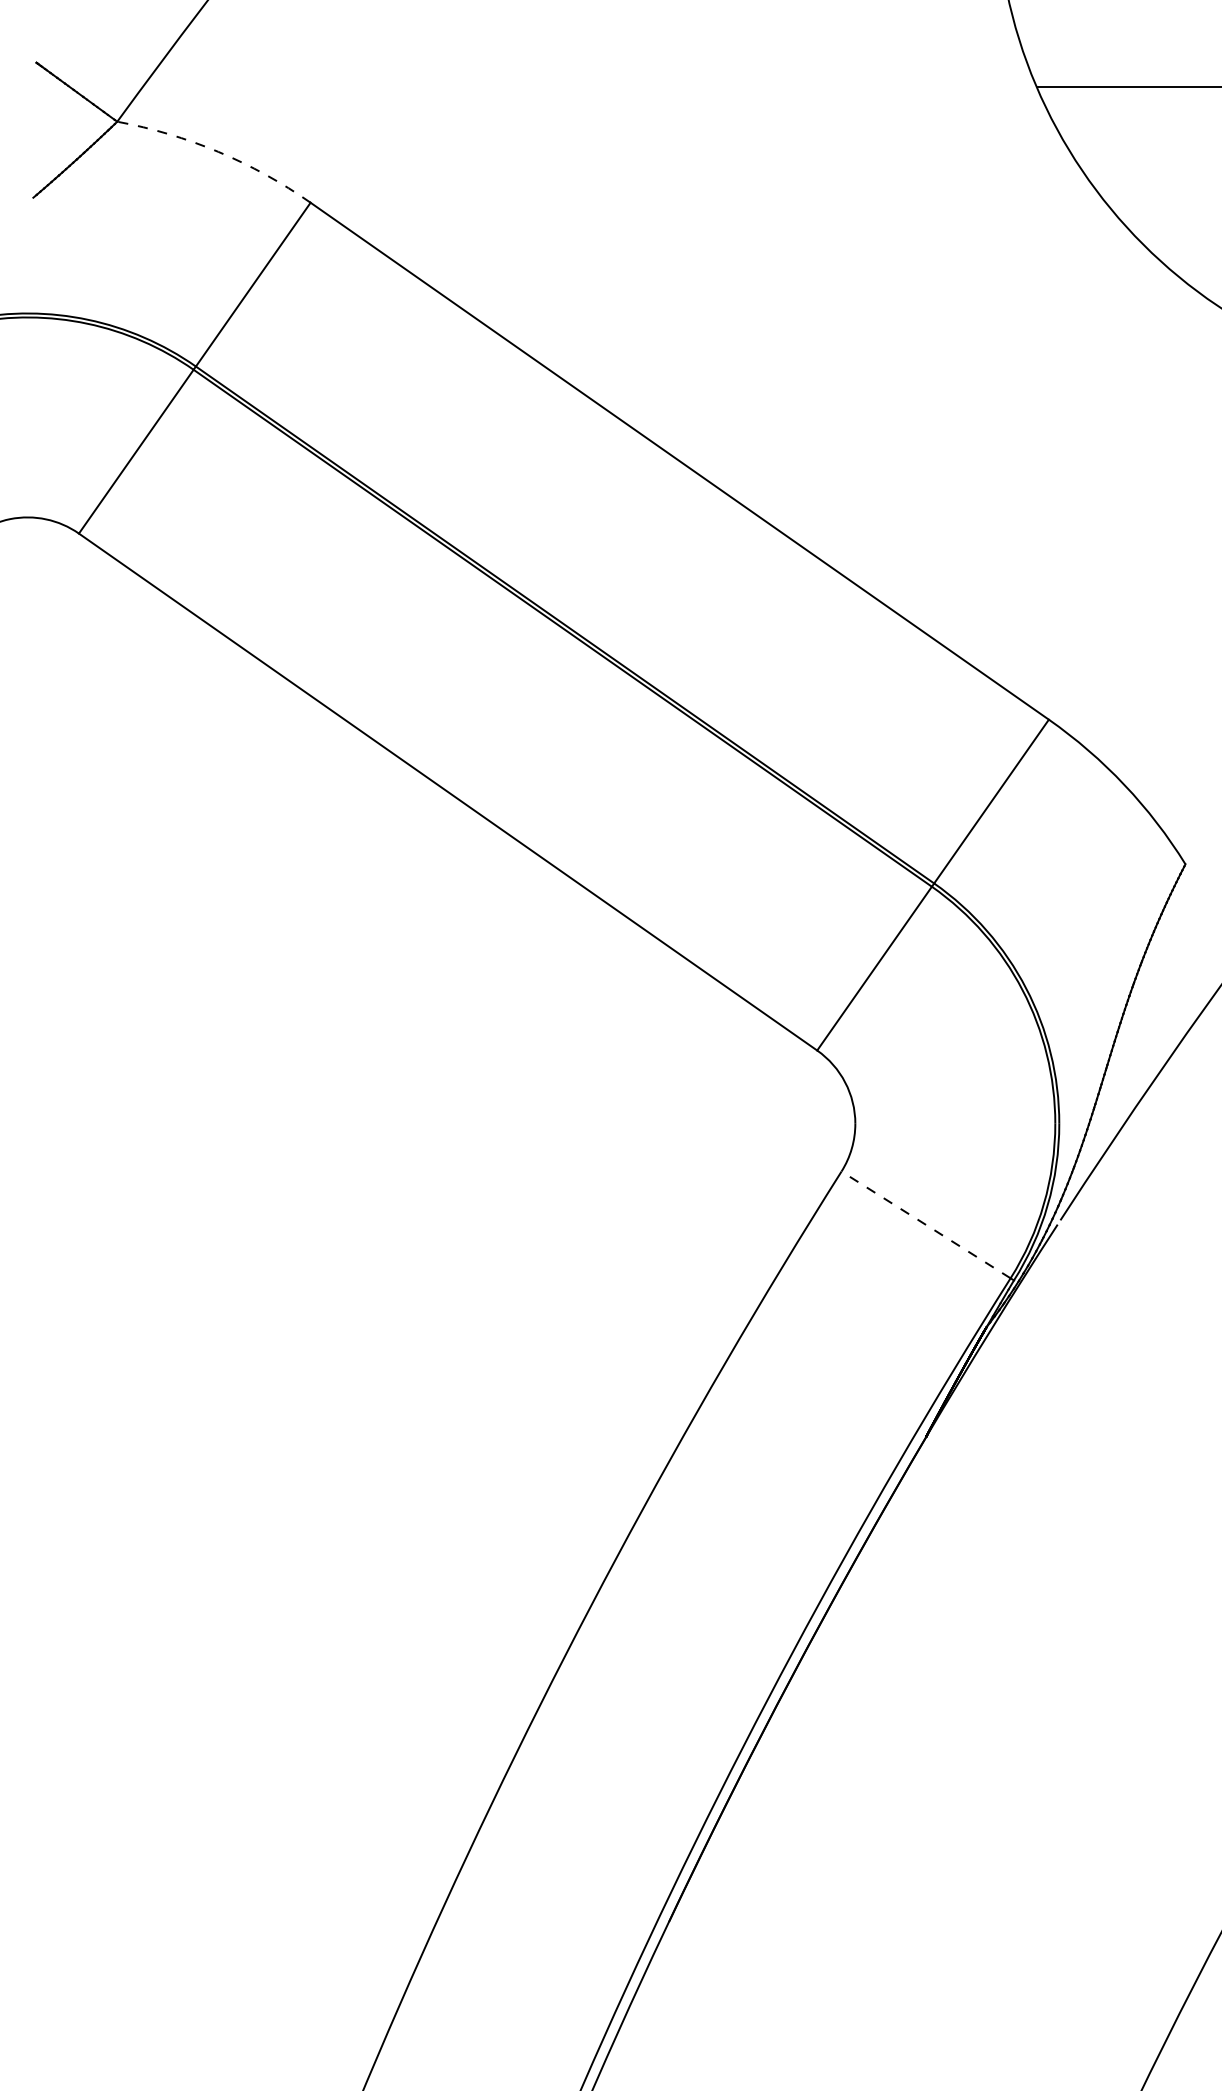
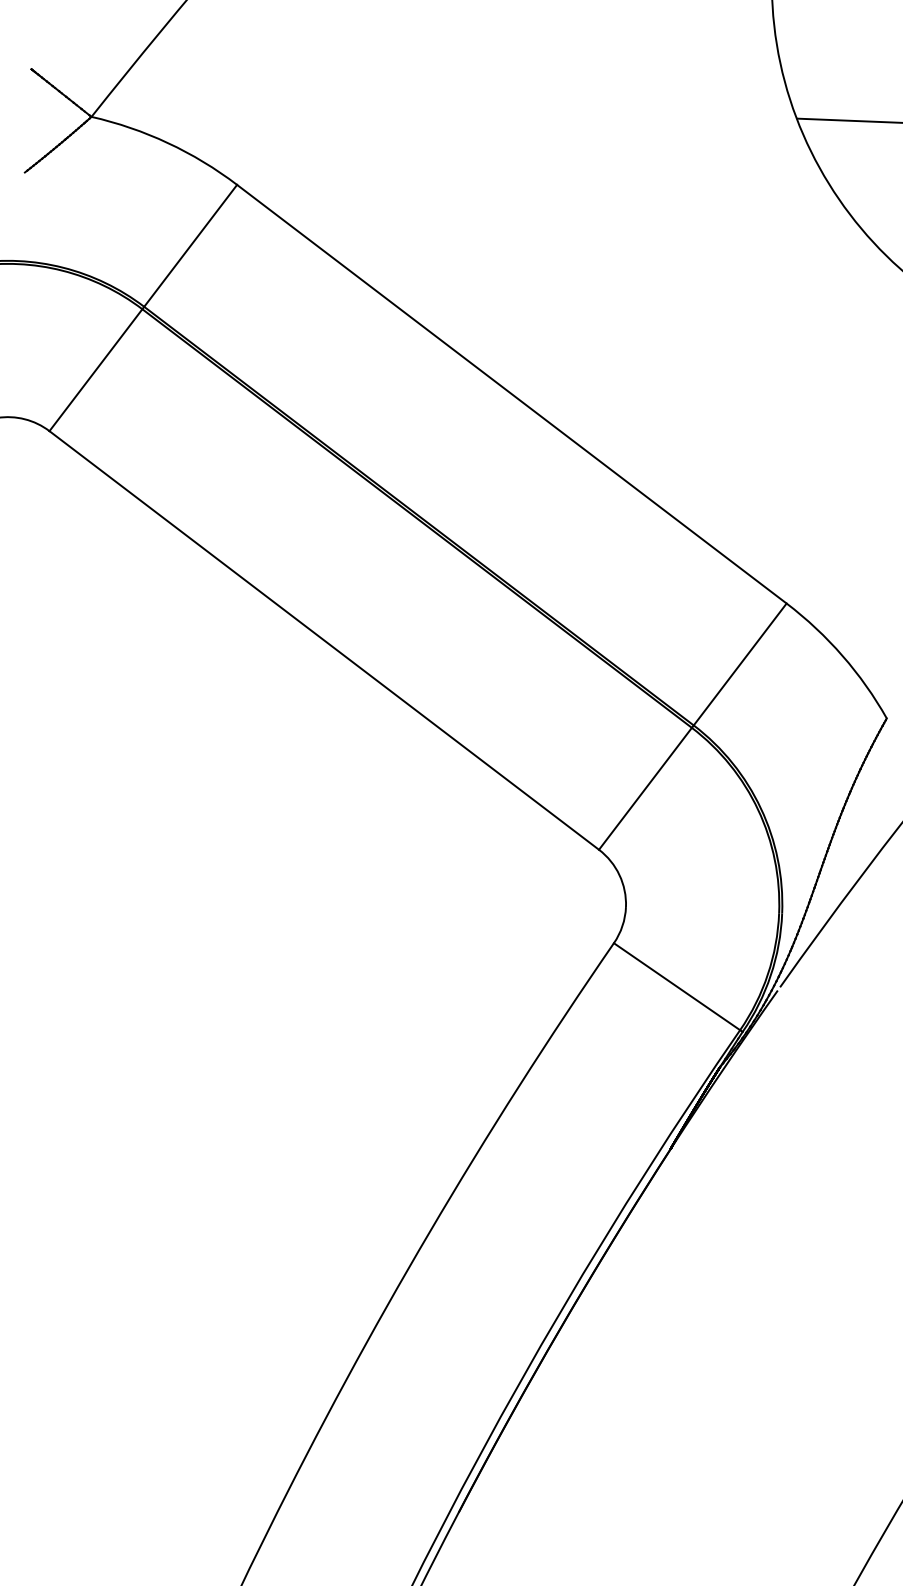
arc: (218, 151) -> (168, 142), dashed -> solid
line: (926, 1224) -> (677, 986), dashed -> solid

